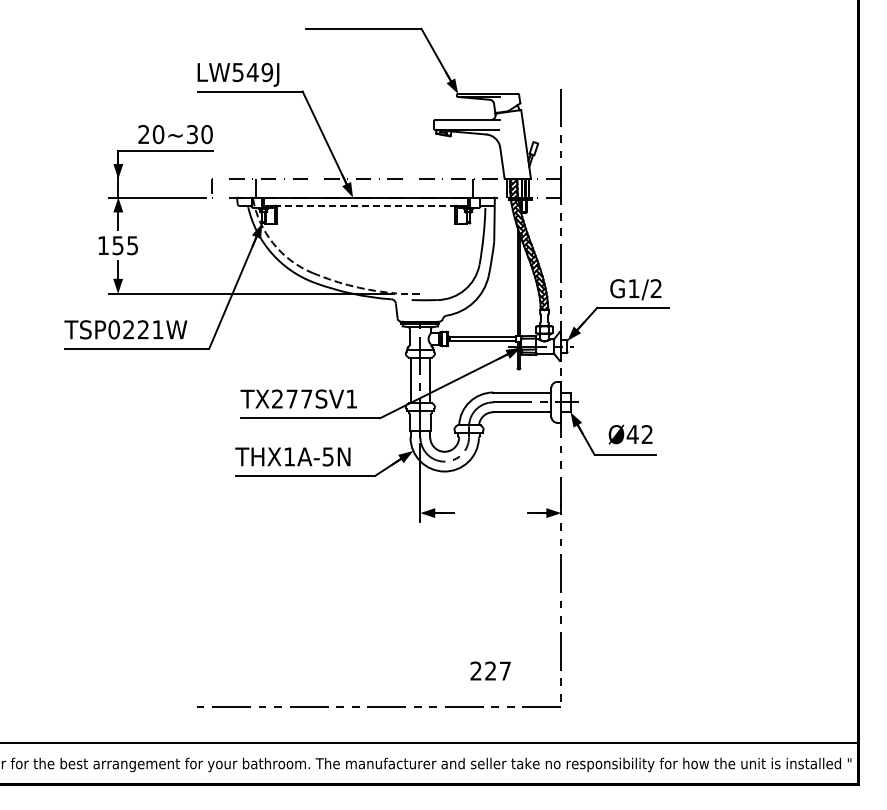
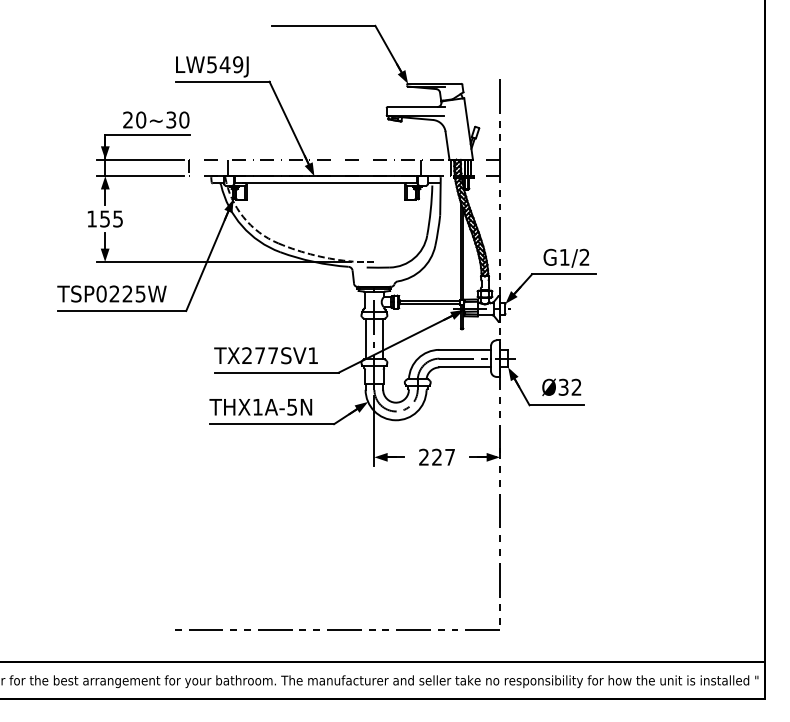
line: (157, 178) -> (140, 159), added
line: (364, 205) -> (324, 183), dashed -> solid
text: (157, 329) -> (140, 293), TSP0221W -> TSP0225W
text: (632, 434) -> (563, 387), Ø42 -> Ø32
text: (490, 670) -> (436, 456), moved

